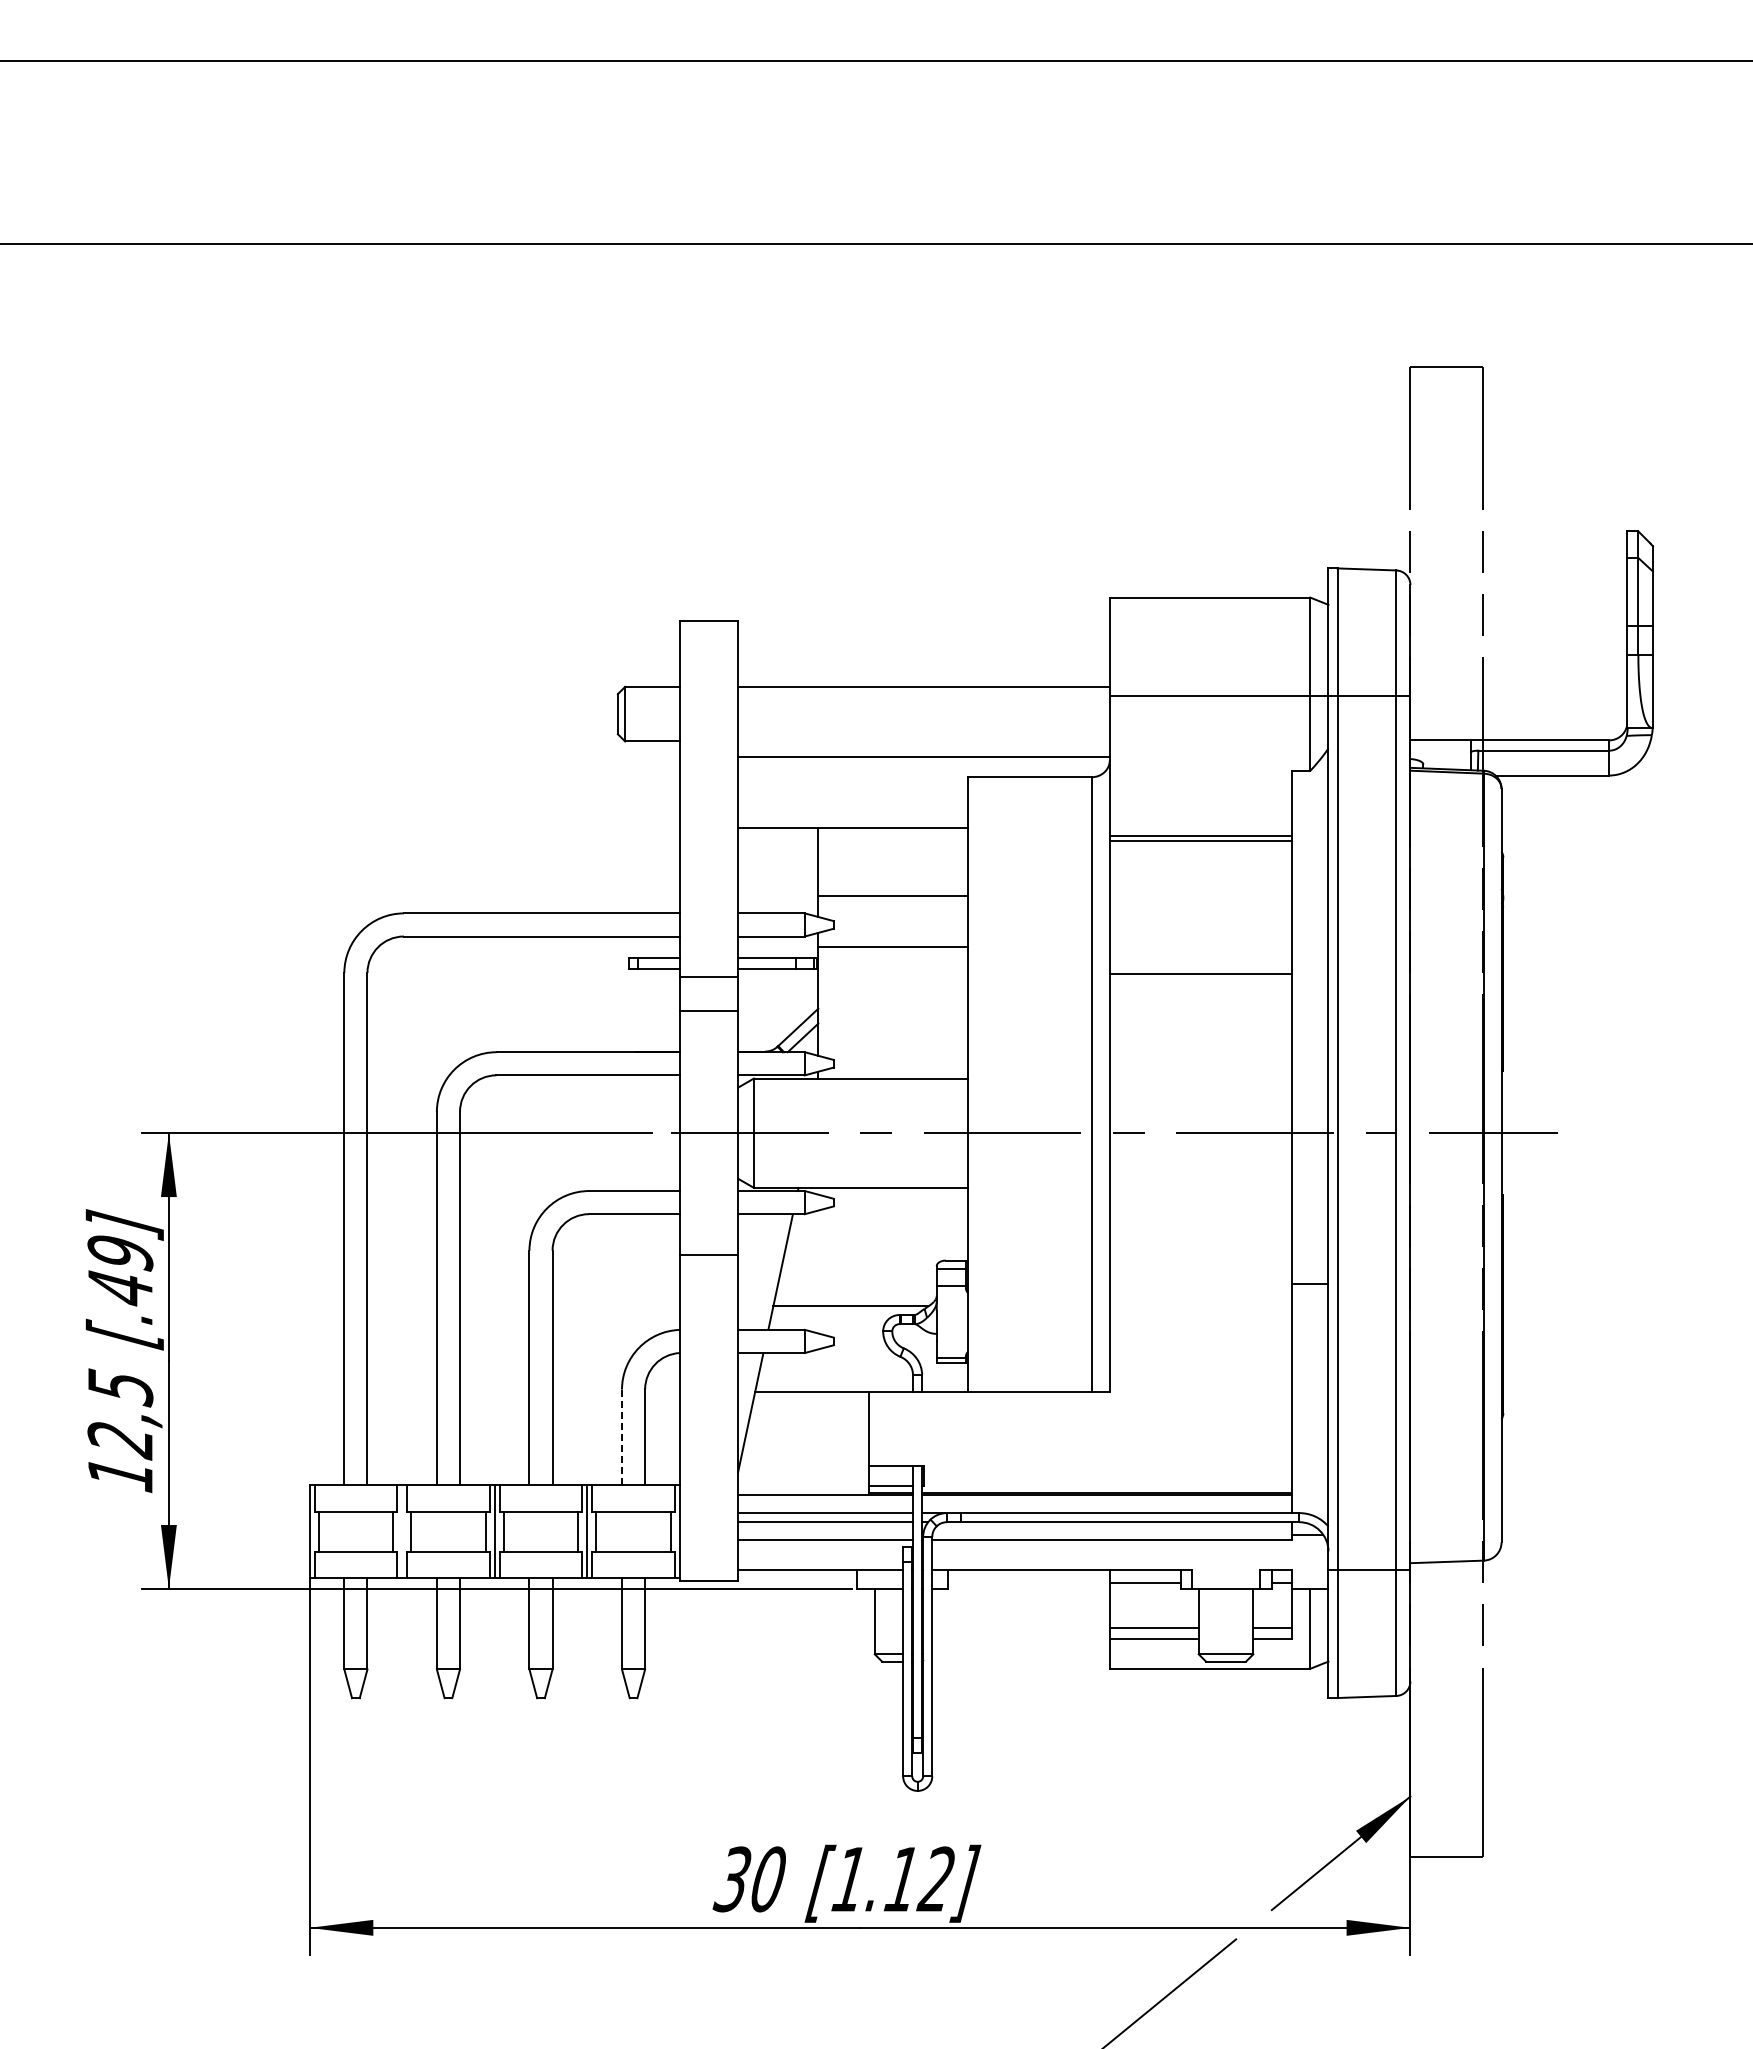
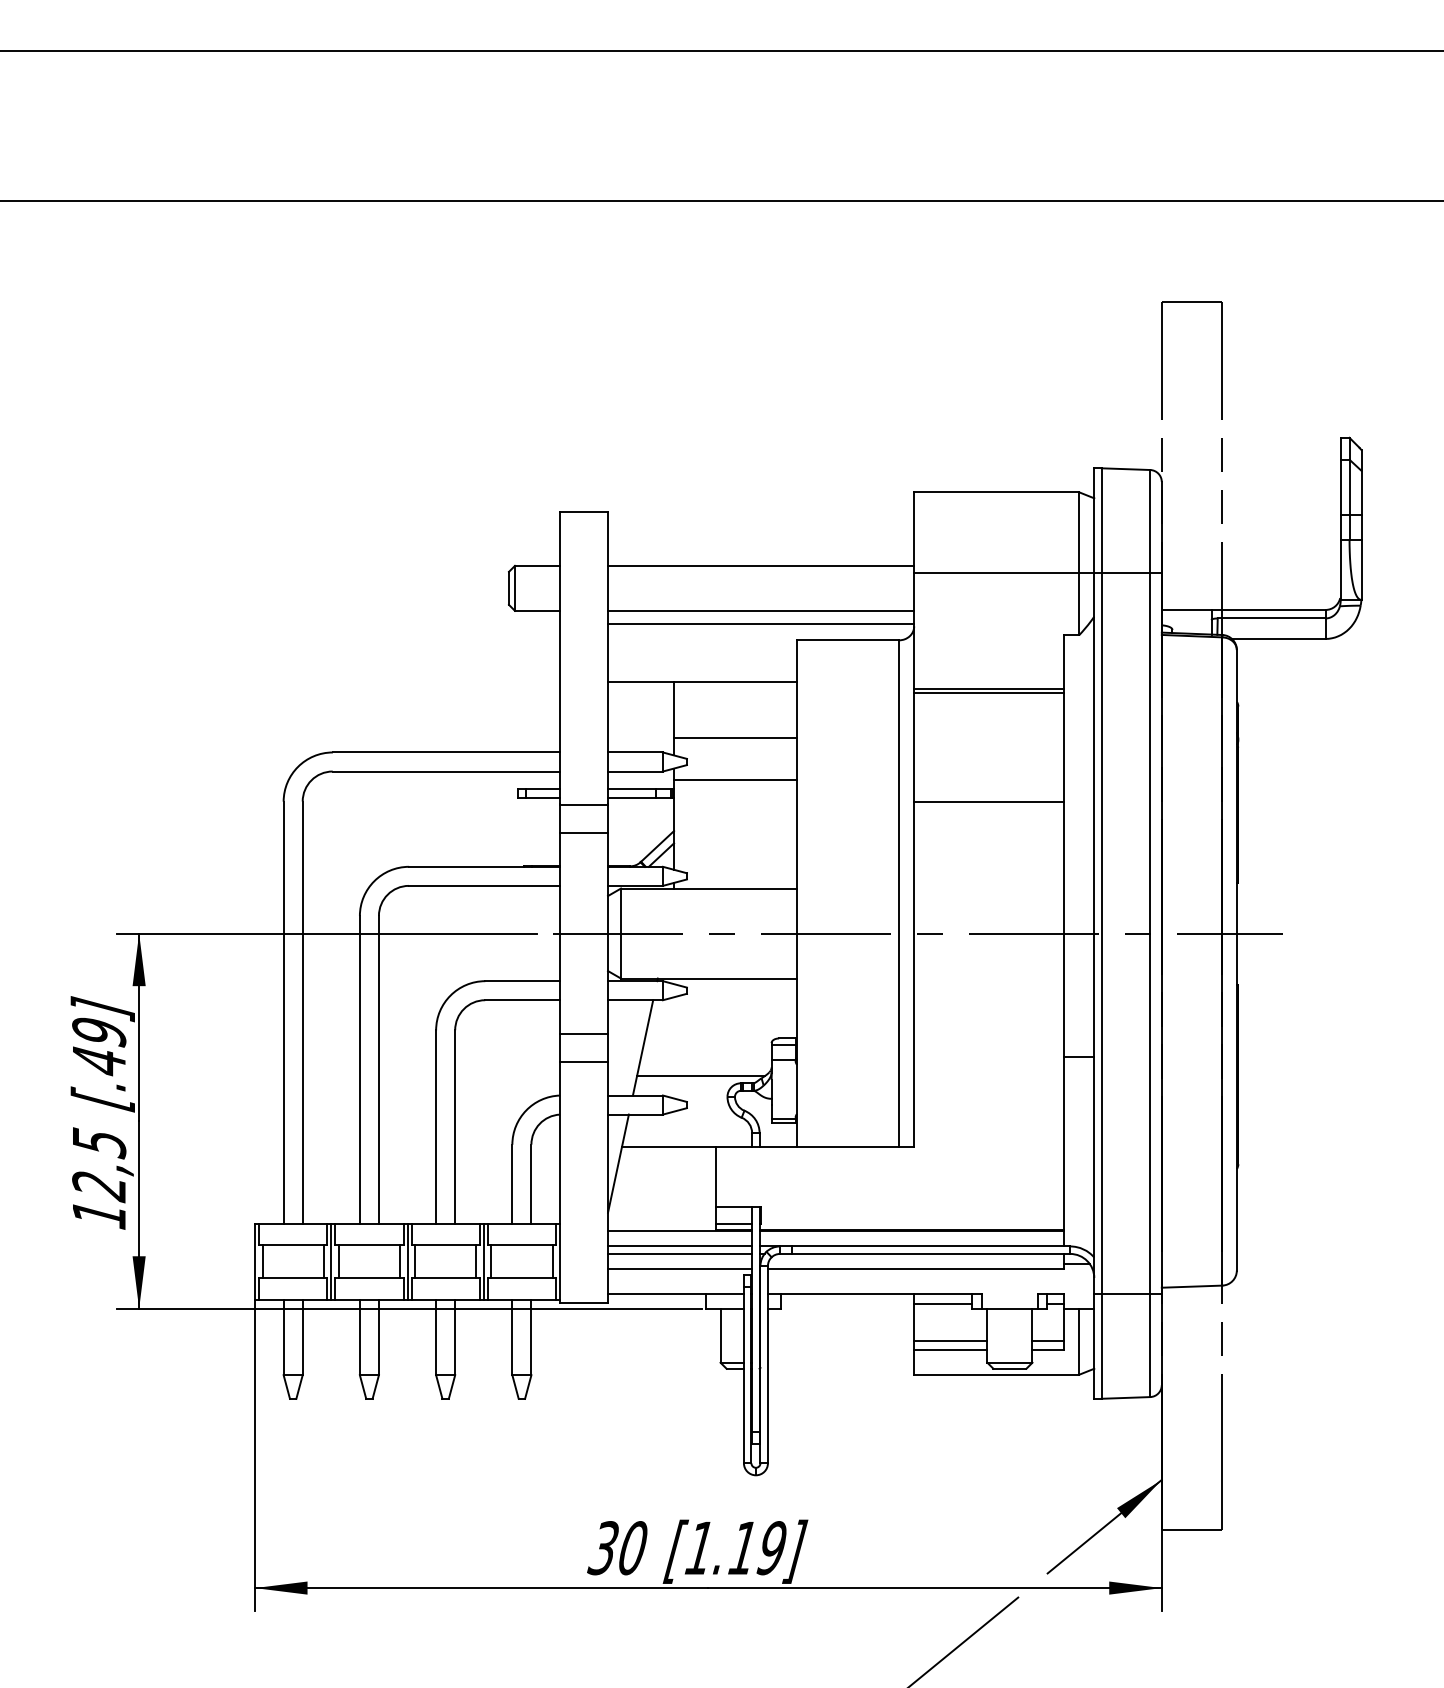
line: (923, 741) -> (760, 610), added
line: (708, 1289) -> (583, 1062), added
line: (622, 1437) -> (512, 1184), dashed -> solid
line: (402, 1531) -> (331, 1261), added
text: (935, 1879) -> (770, 1548), [1.12] -> [1.19]

